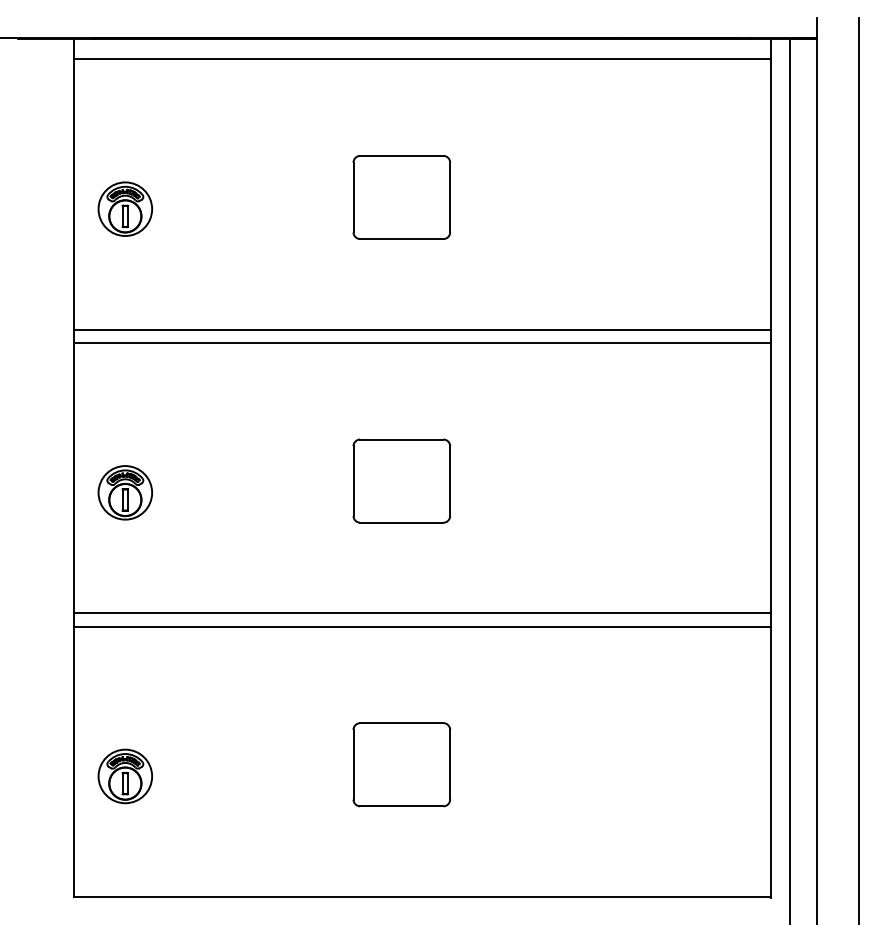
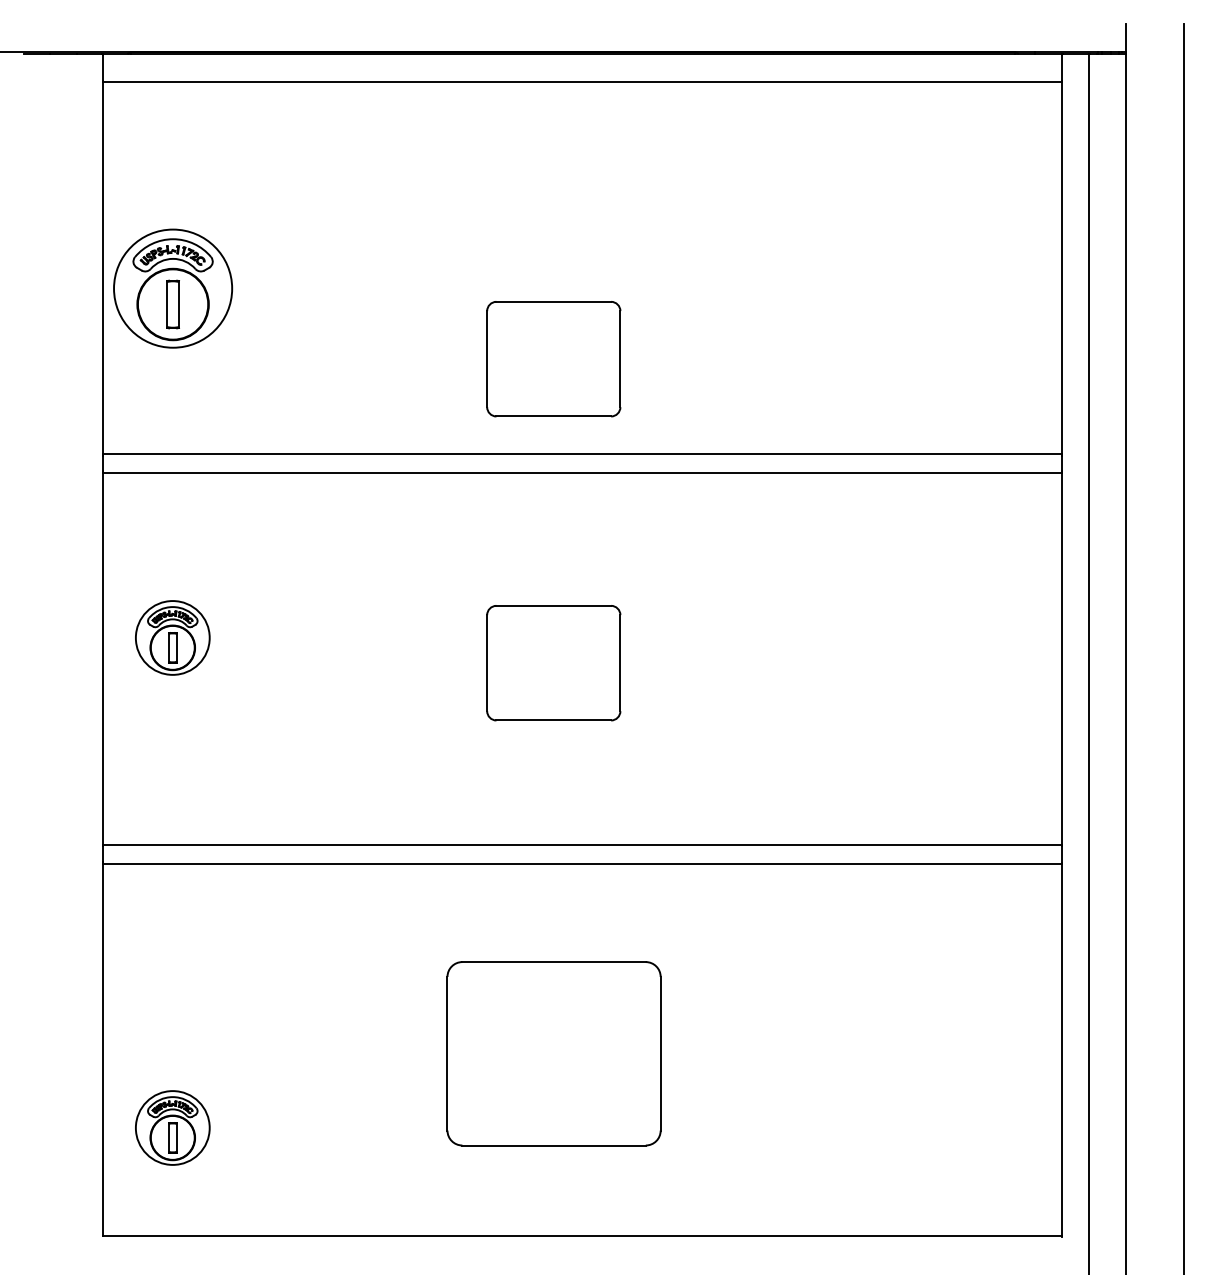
part: (401, 197) -> (553, 359), moved
part: (124, 208) -> (171, 287), size x1.6
part: (124, 492) -> (171, 637), moved
part: (401, 764) -> (553, 1053), size x1.6
part: (124, 776) -> (171, 1128), moved

